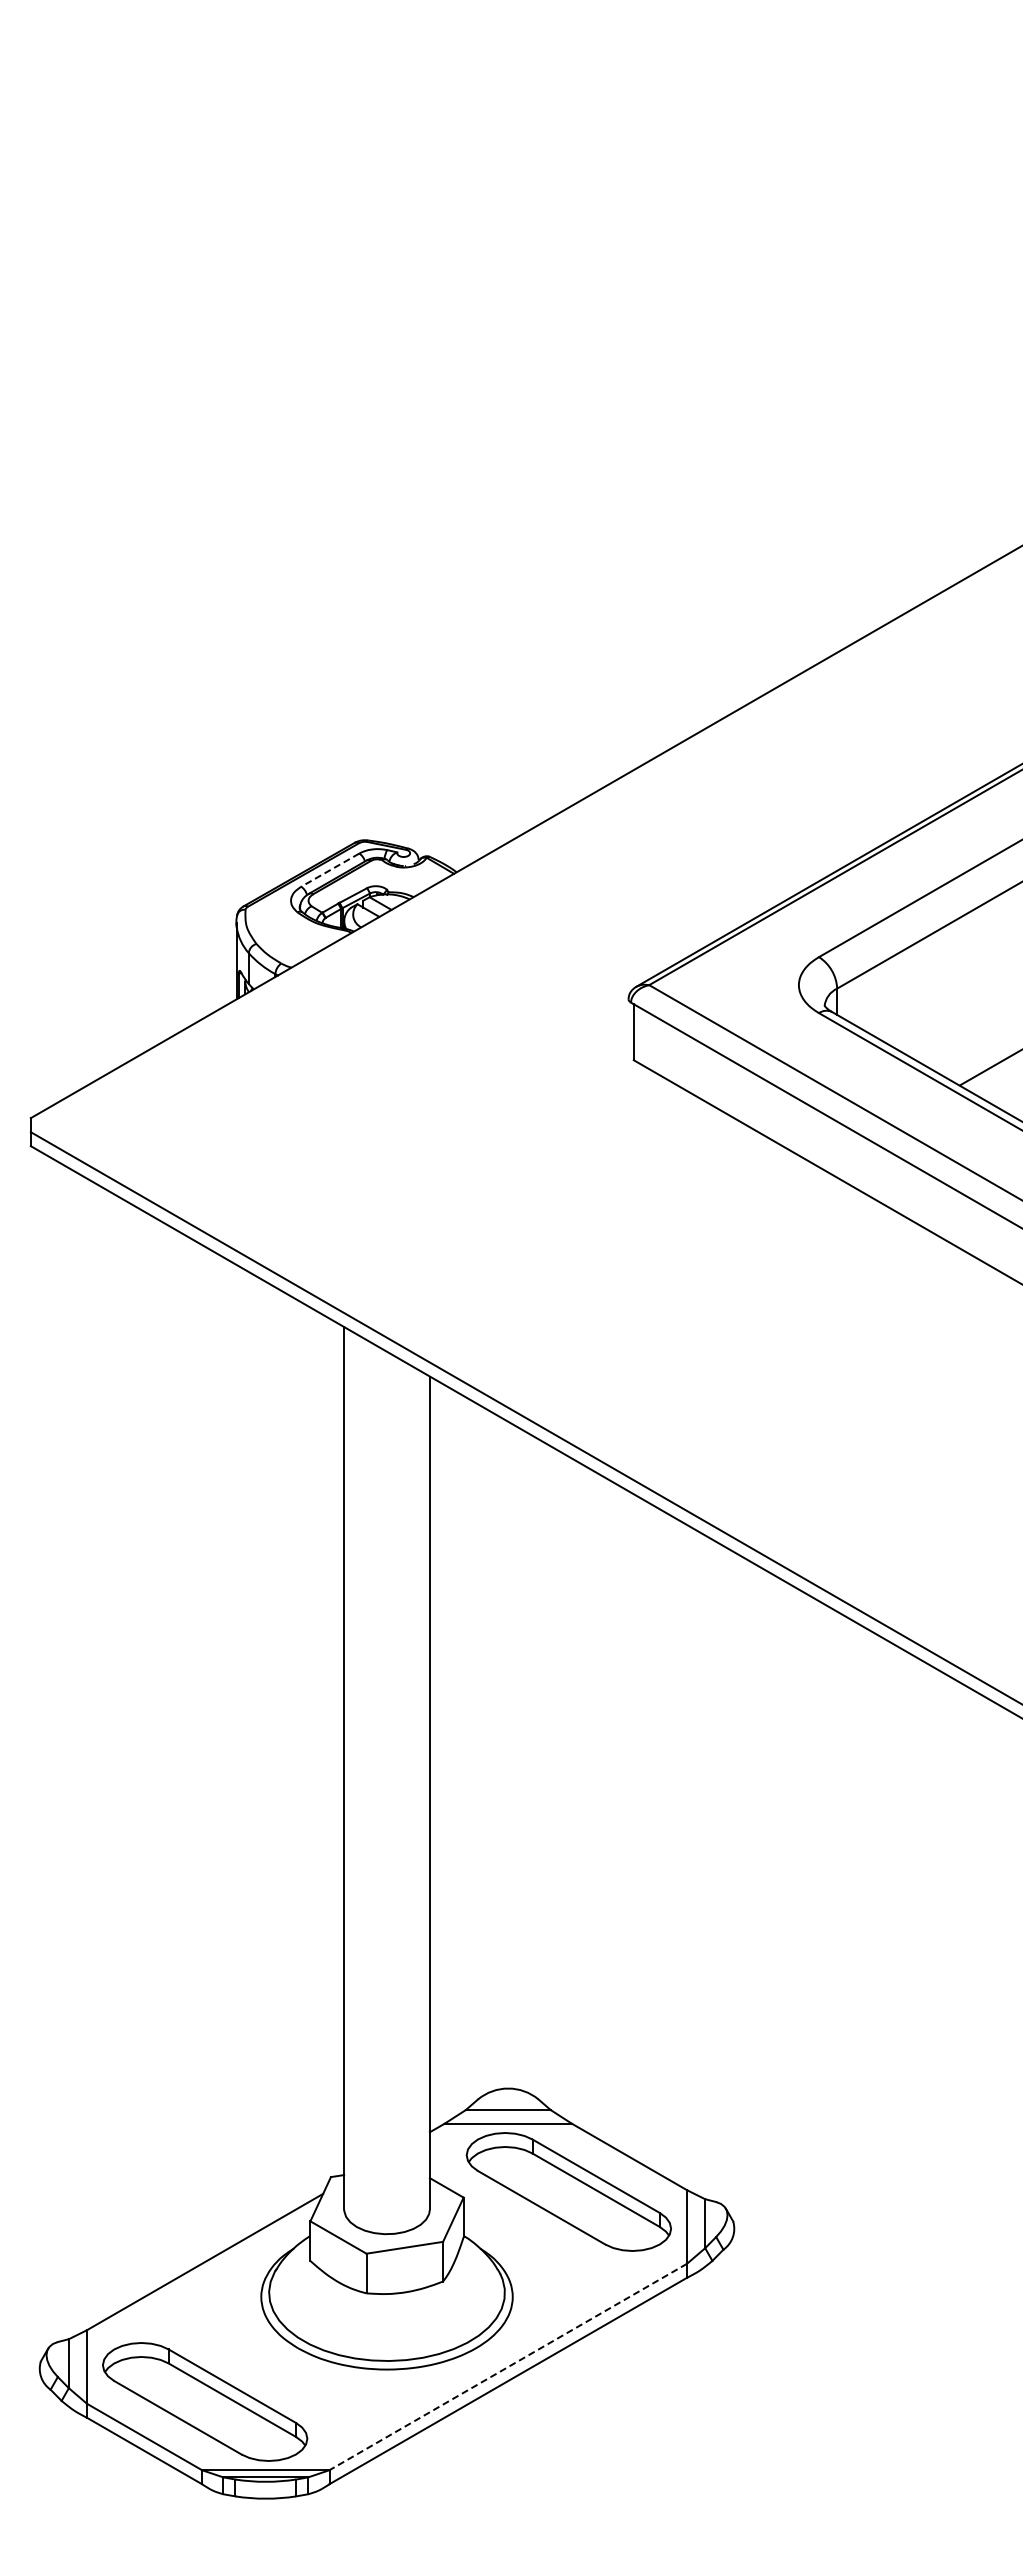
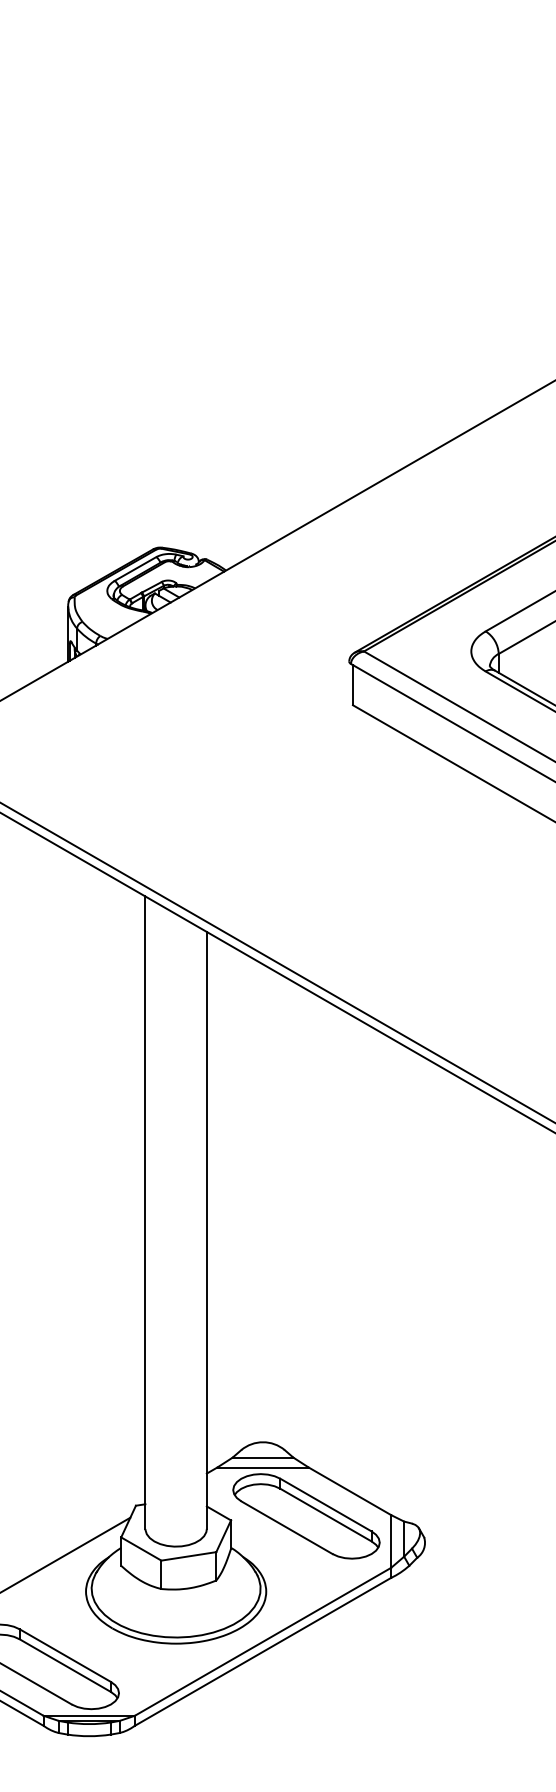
line: (329, 870) -> (134, 569), dashed -> solid
line: (507, 2367) -> (262, 1642), dashed -> solid

